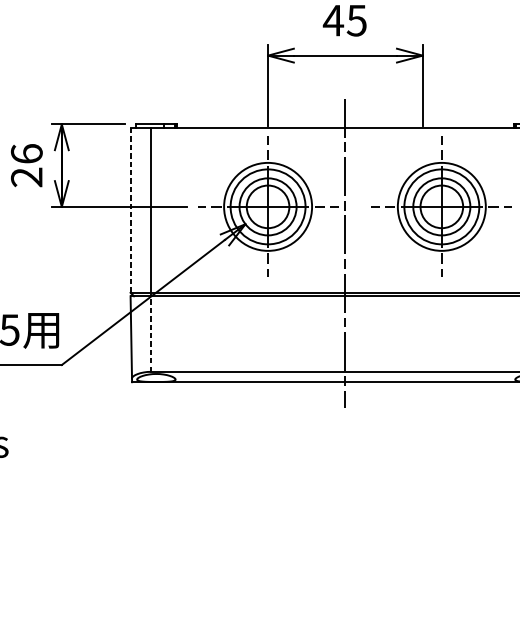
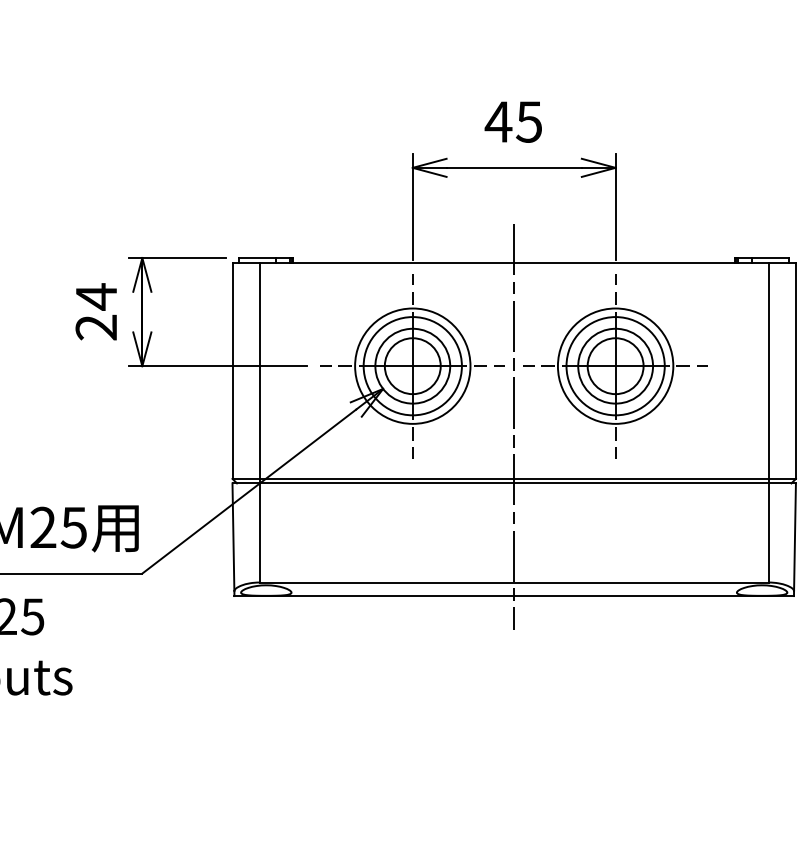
text: (26, 153) -> (96, 296), 26 -> 24
part: (441, 207) -> (615, 366), moved
line: (130, 210) -> (232, 370), dashed -> solid
line: (151, 333) -> (259, 532), dashed -> solid

